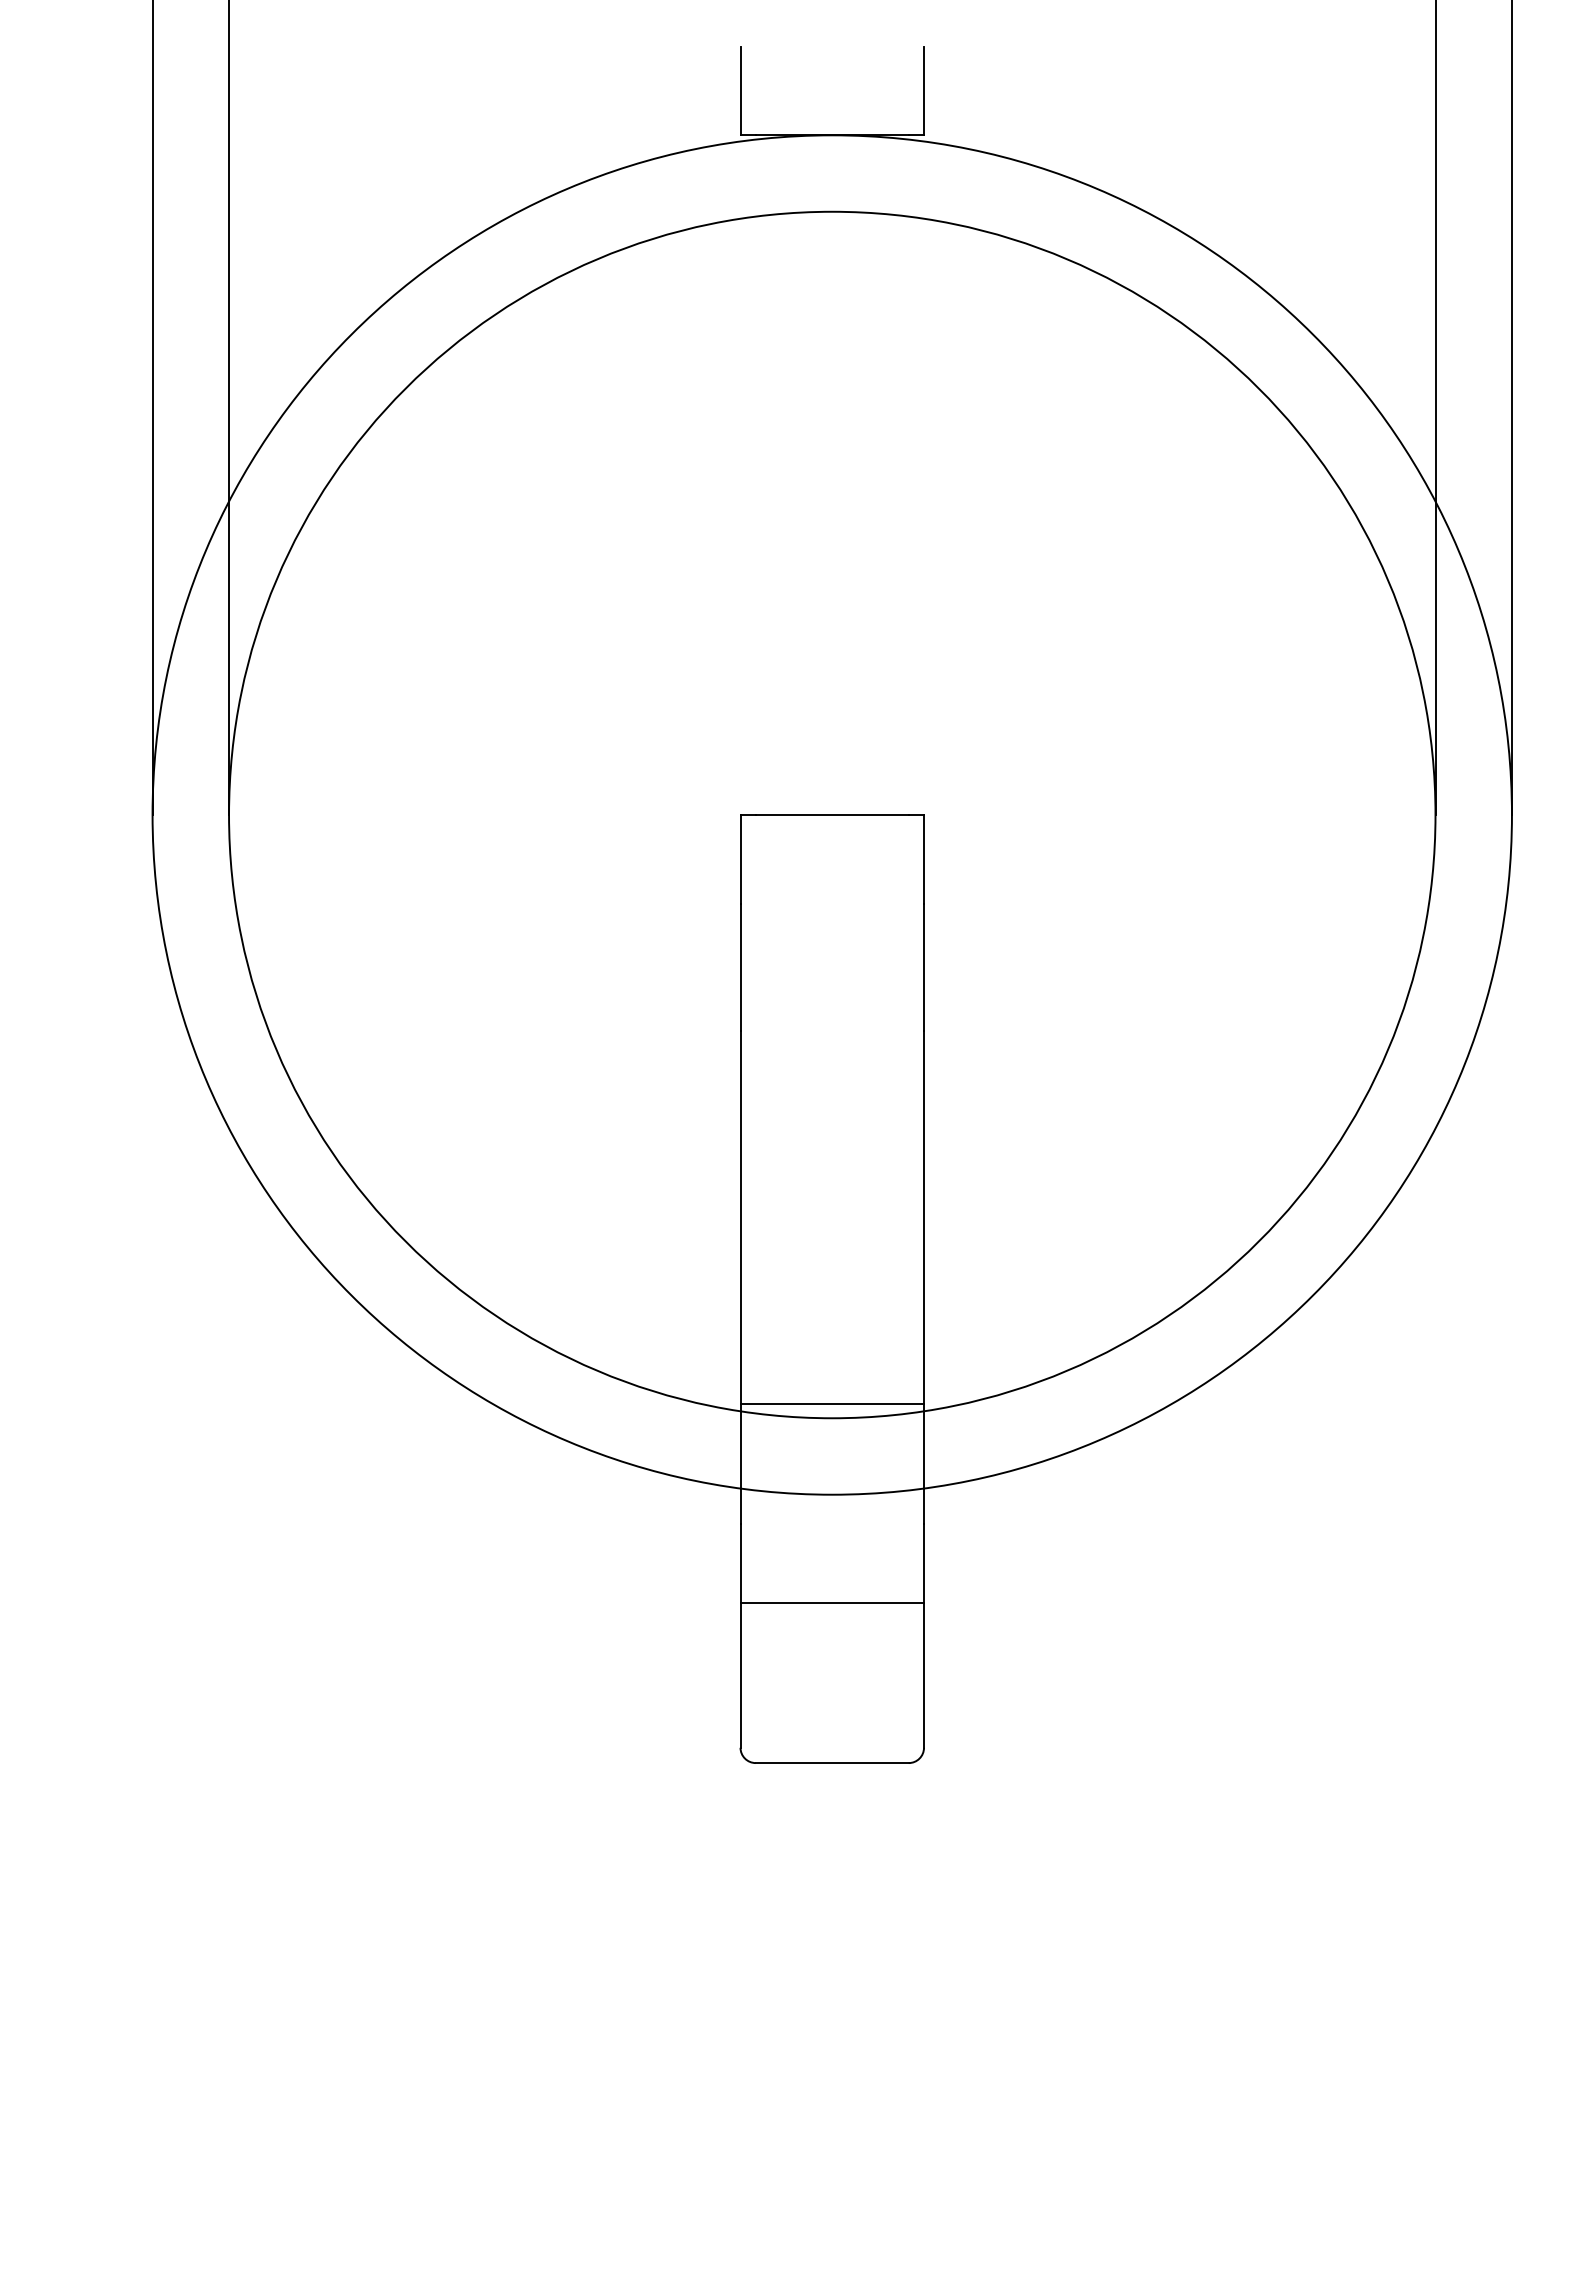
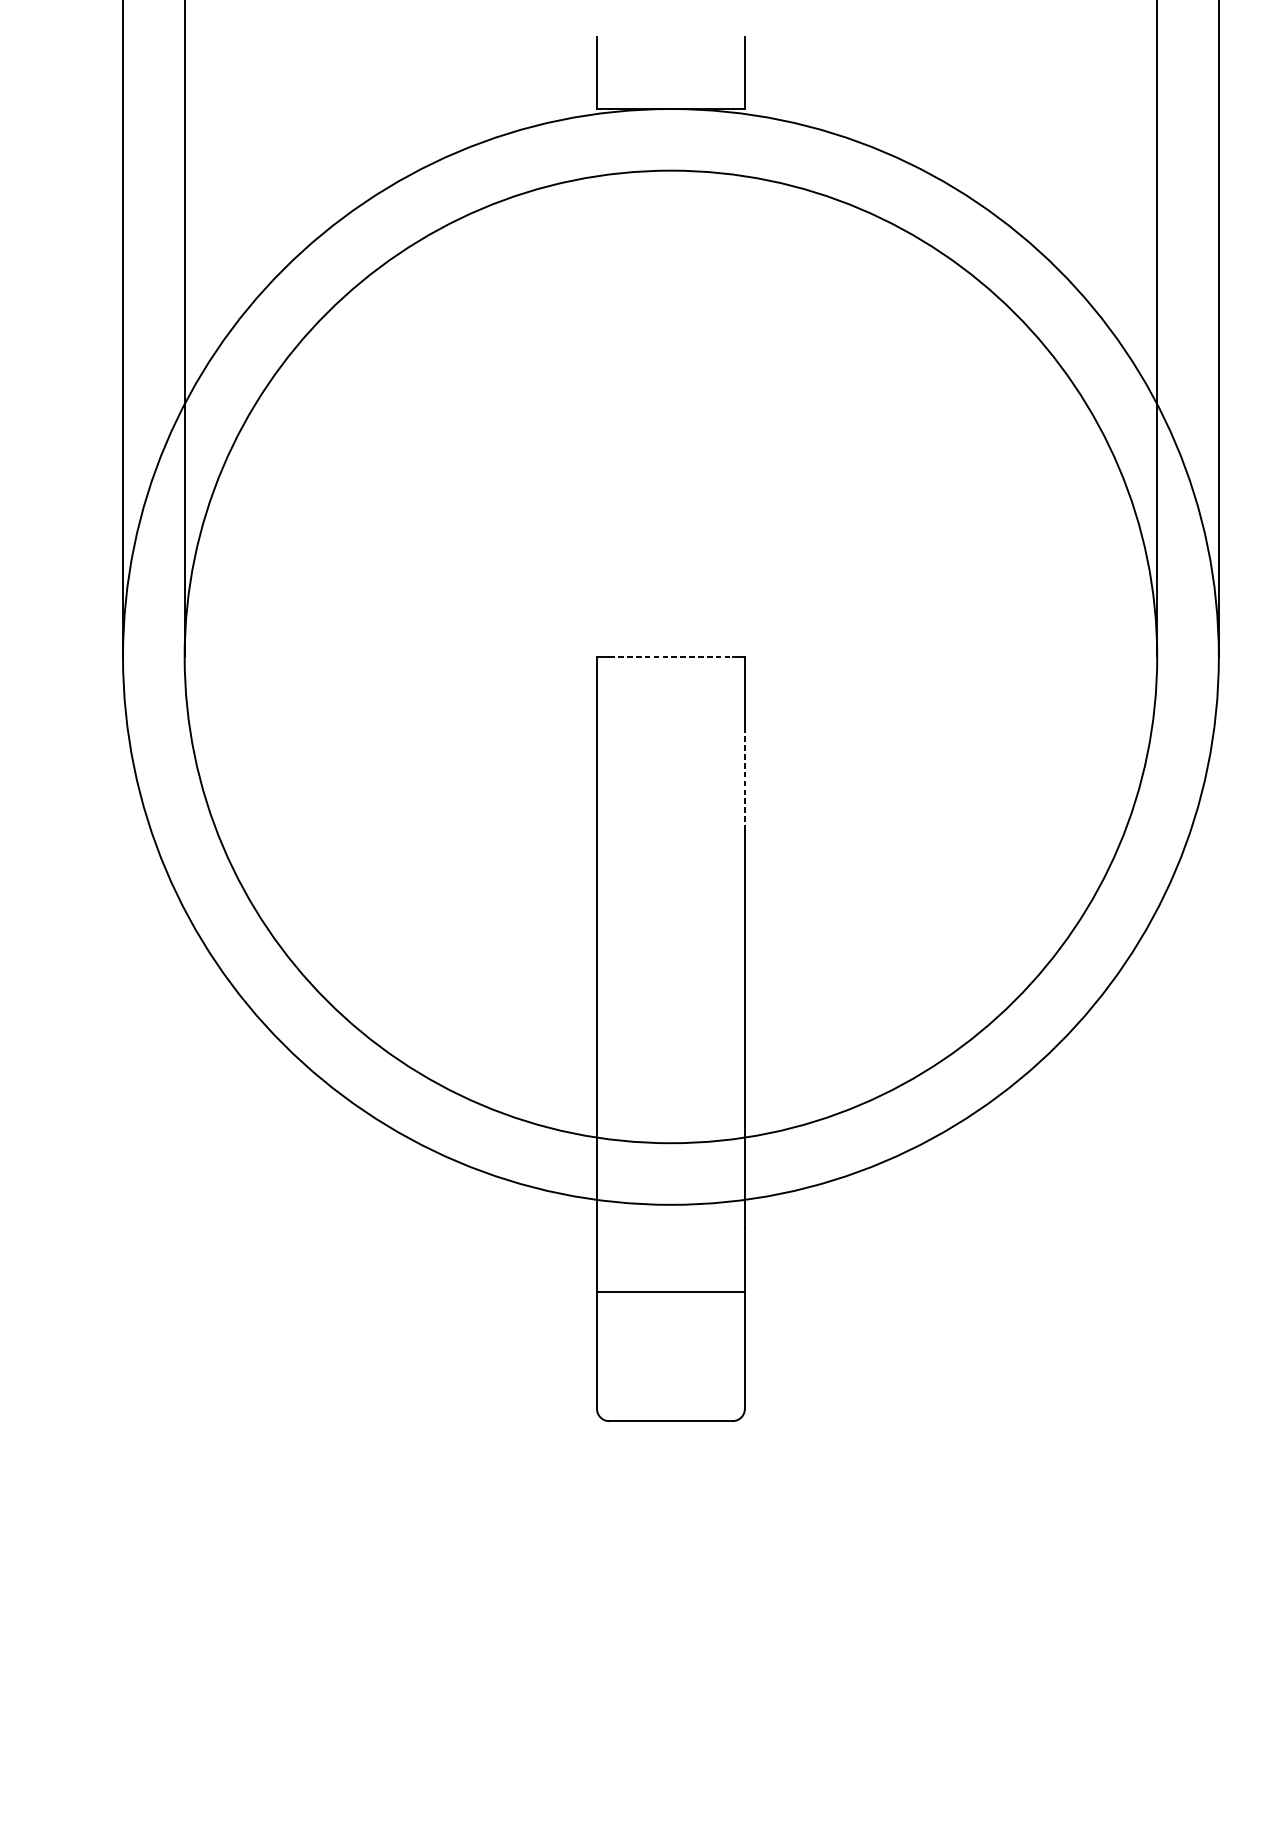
line: (832, 815) -> (671, 657), solid -> dashed
line: (924, 966) -> (745, 779), solid -> dashed
line: (832, 1403) -> (671, 1131), removed

